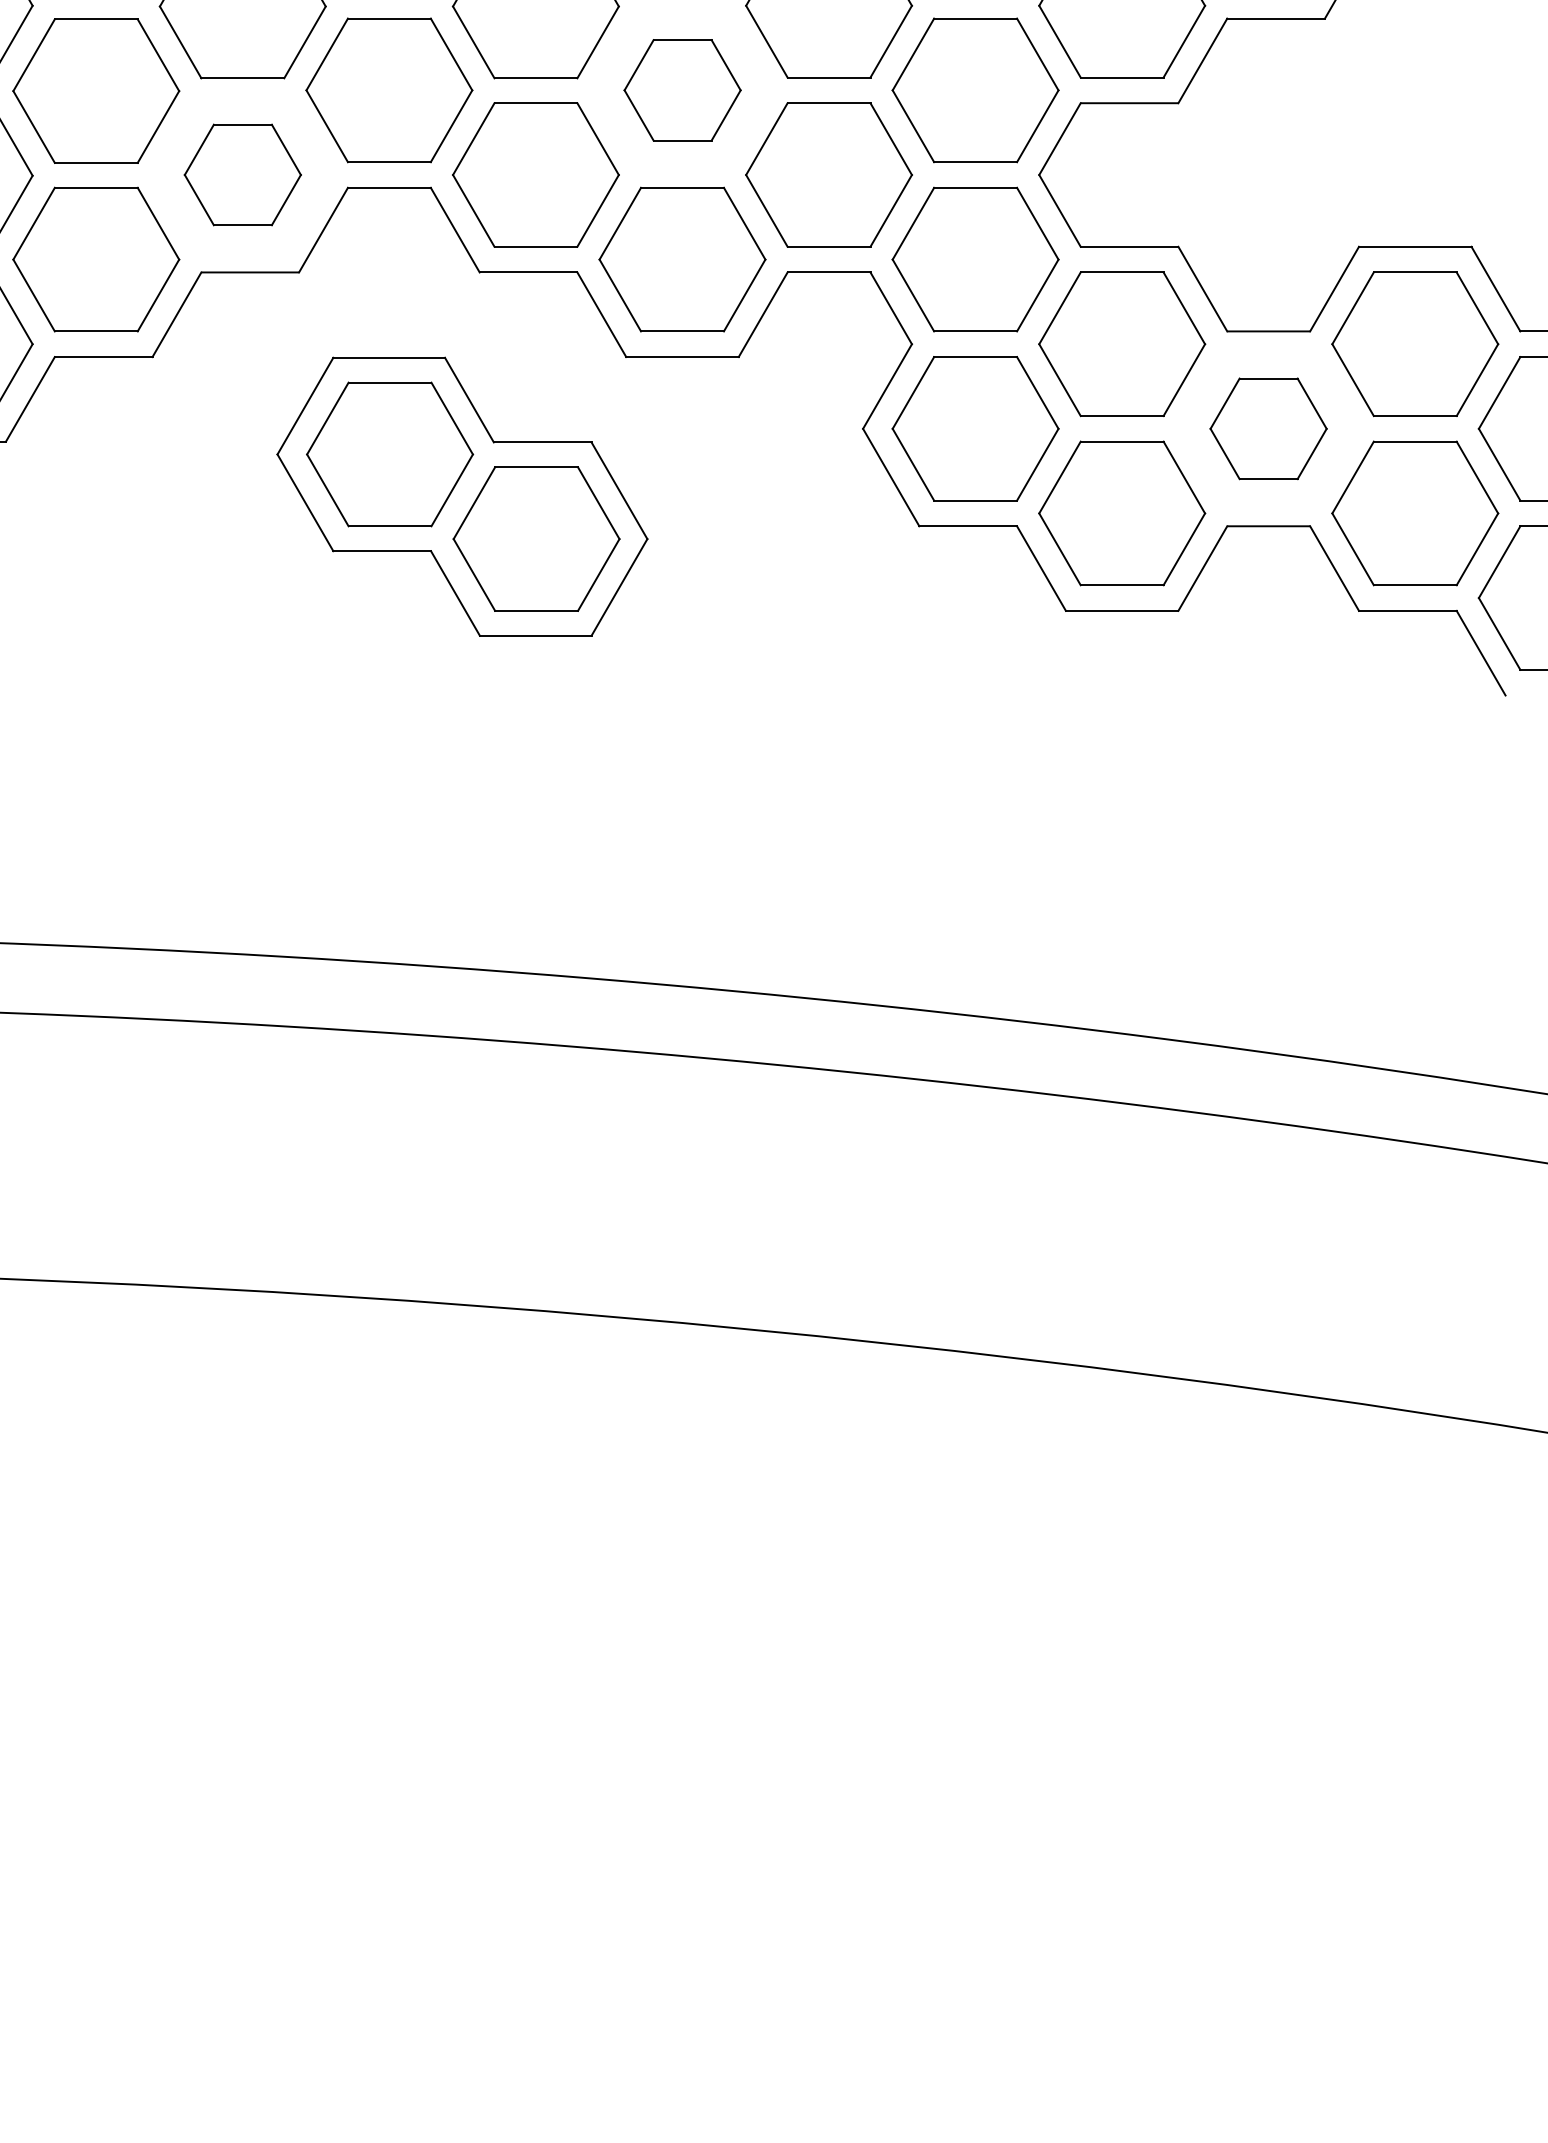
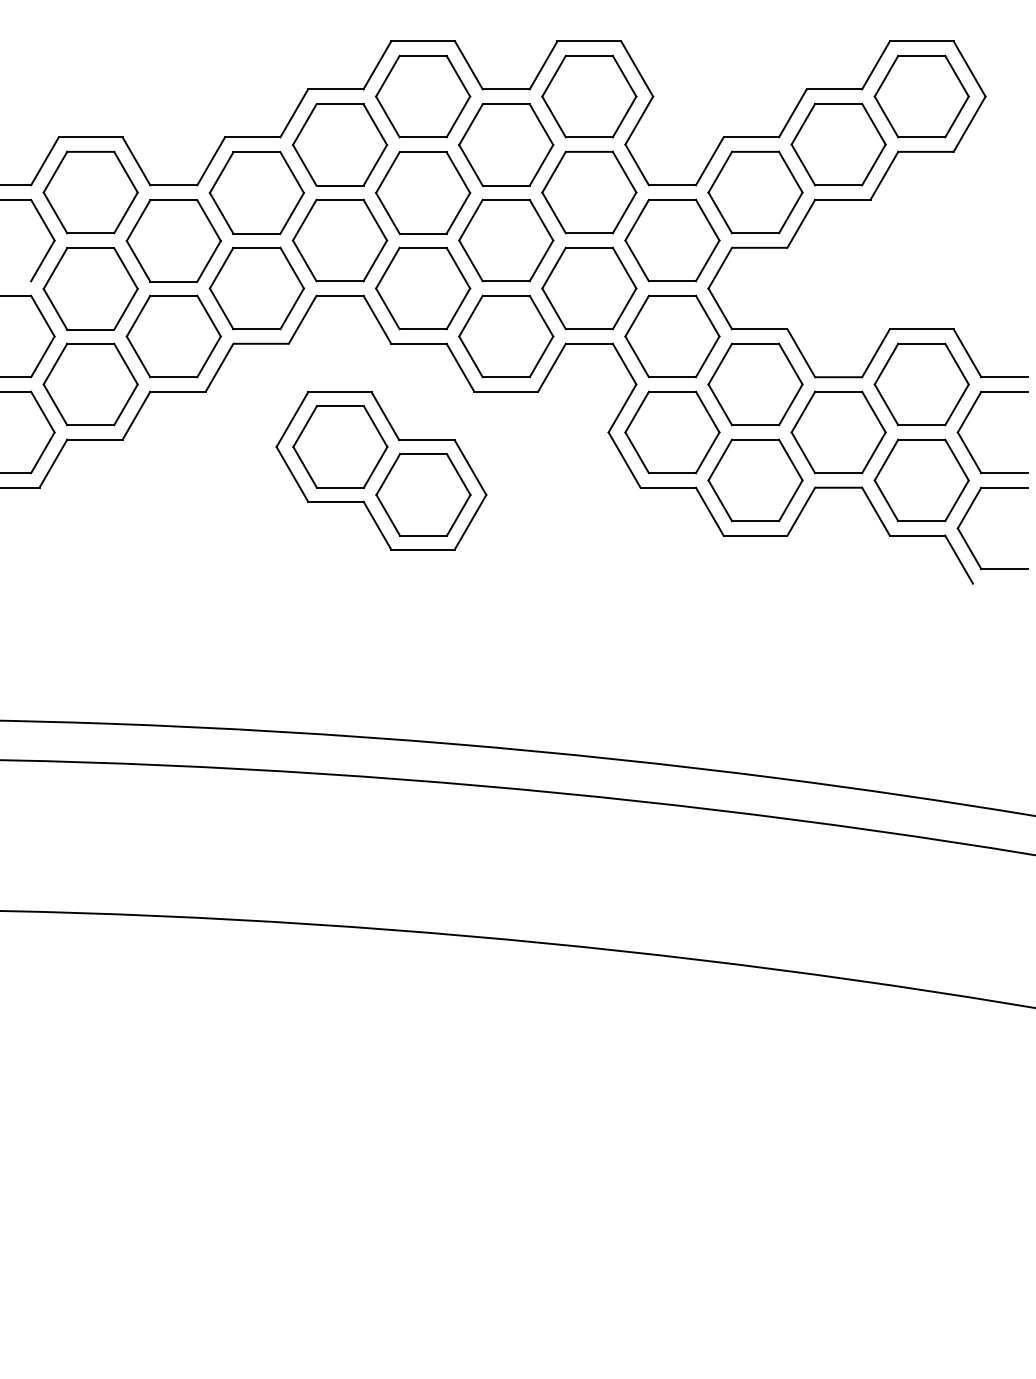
part: (682, 90) -> (506, 240), size x1.43
part: (242, 174) -> (256, 288), size x1.43
part: (1268, 428) -> (838, 432), size x1.43

